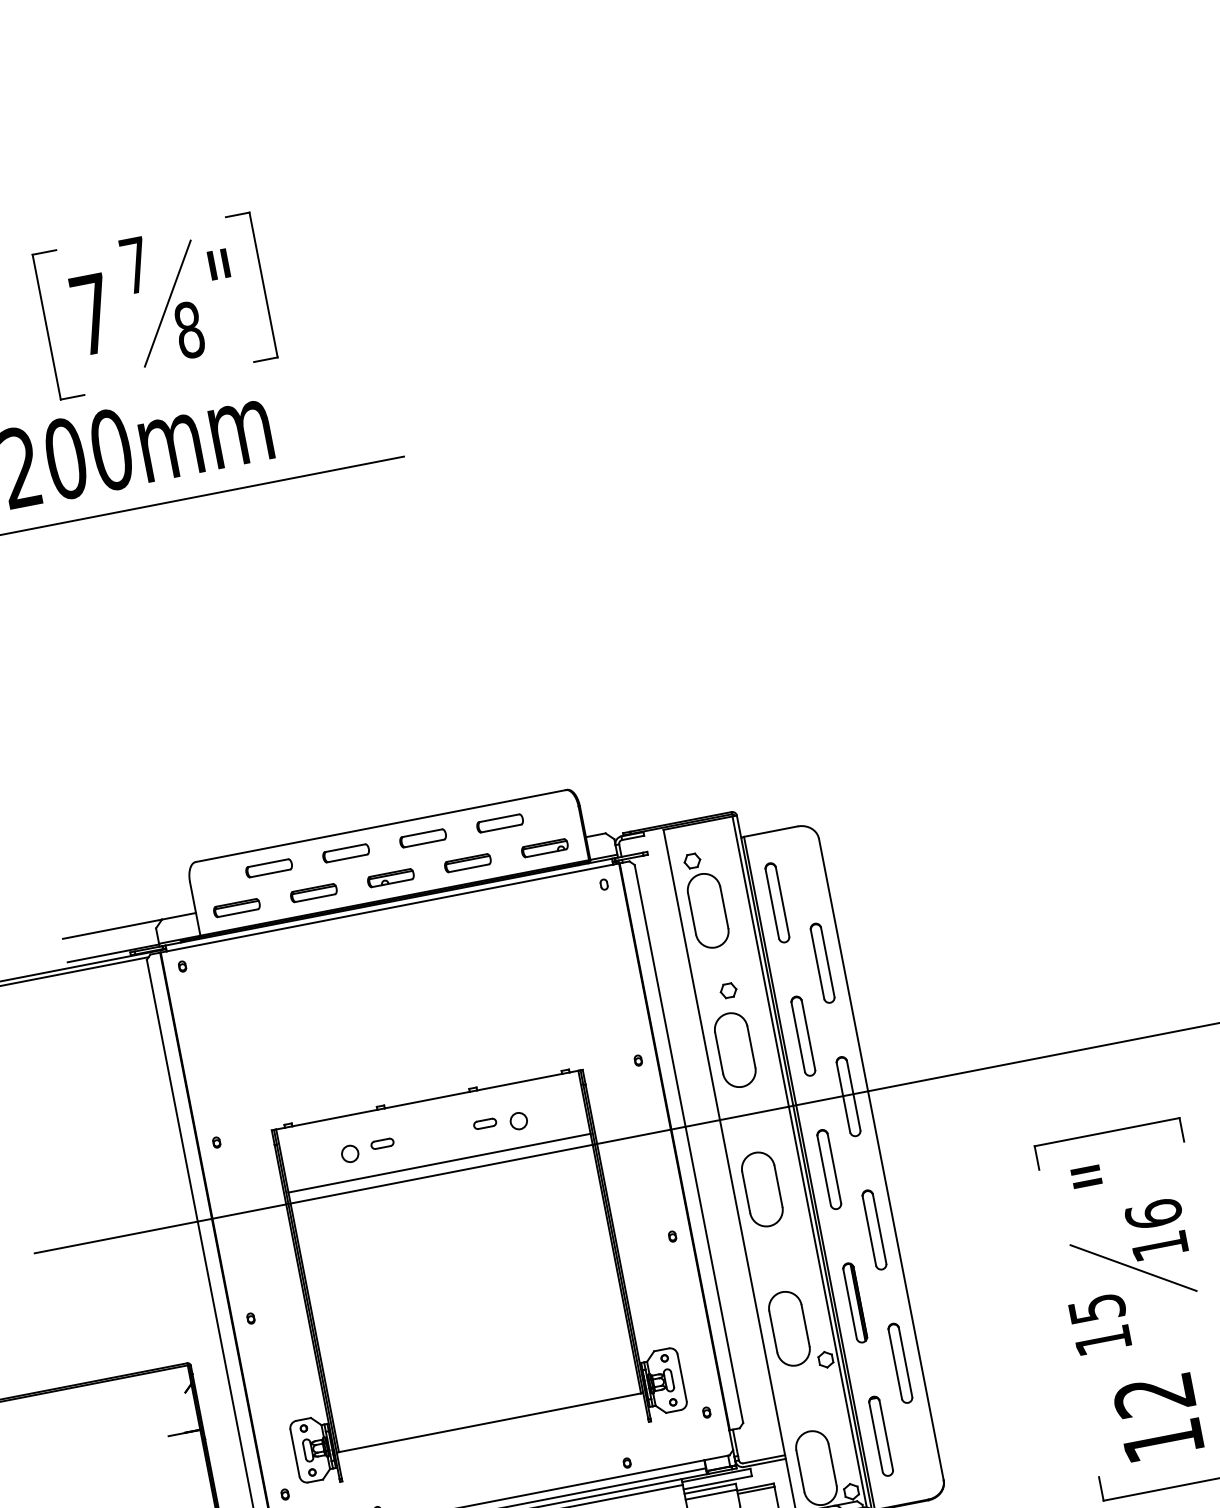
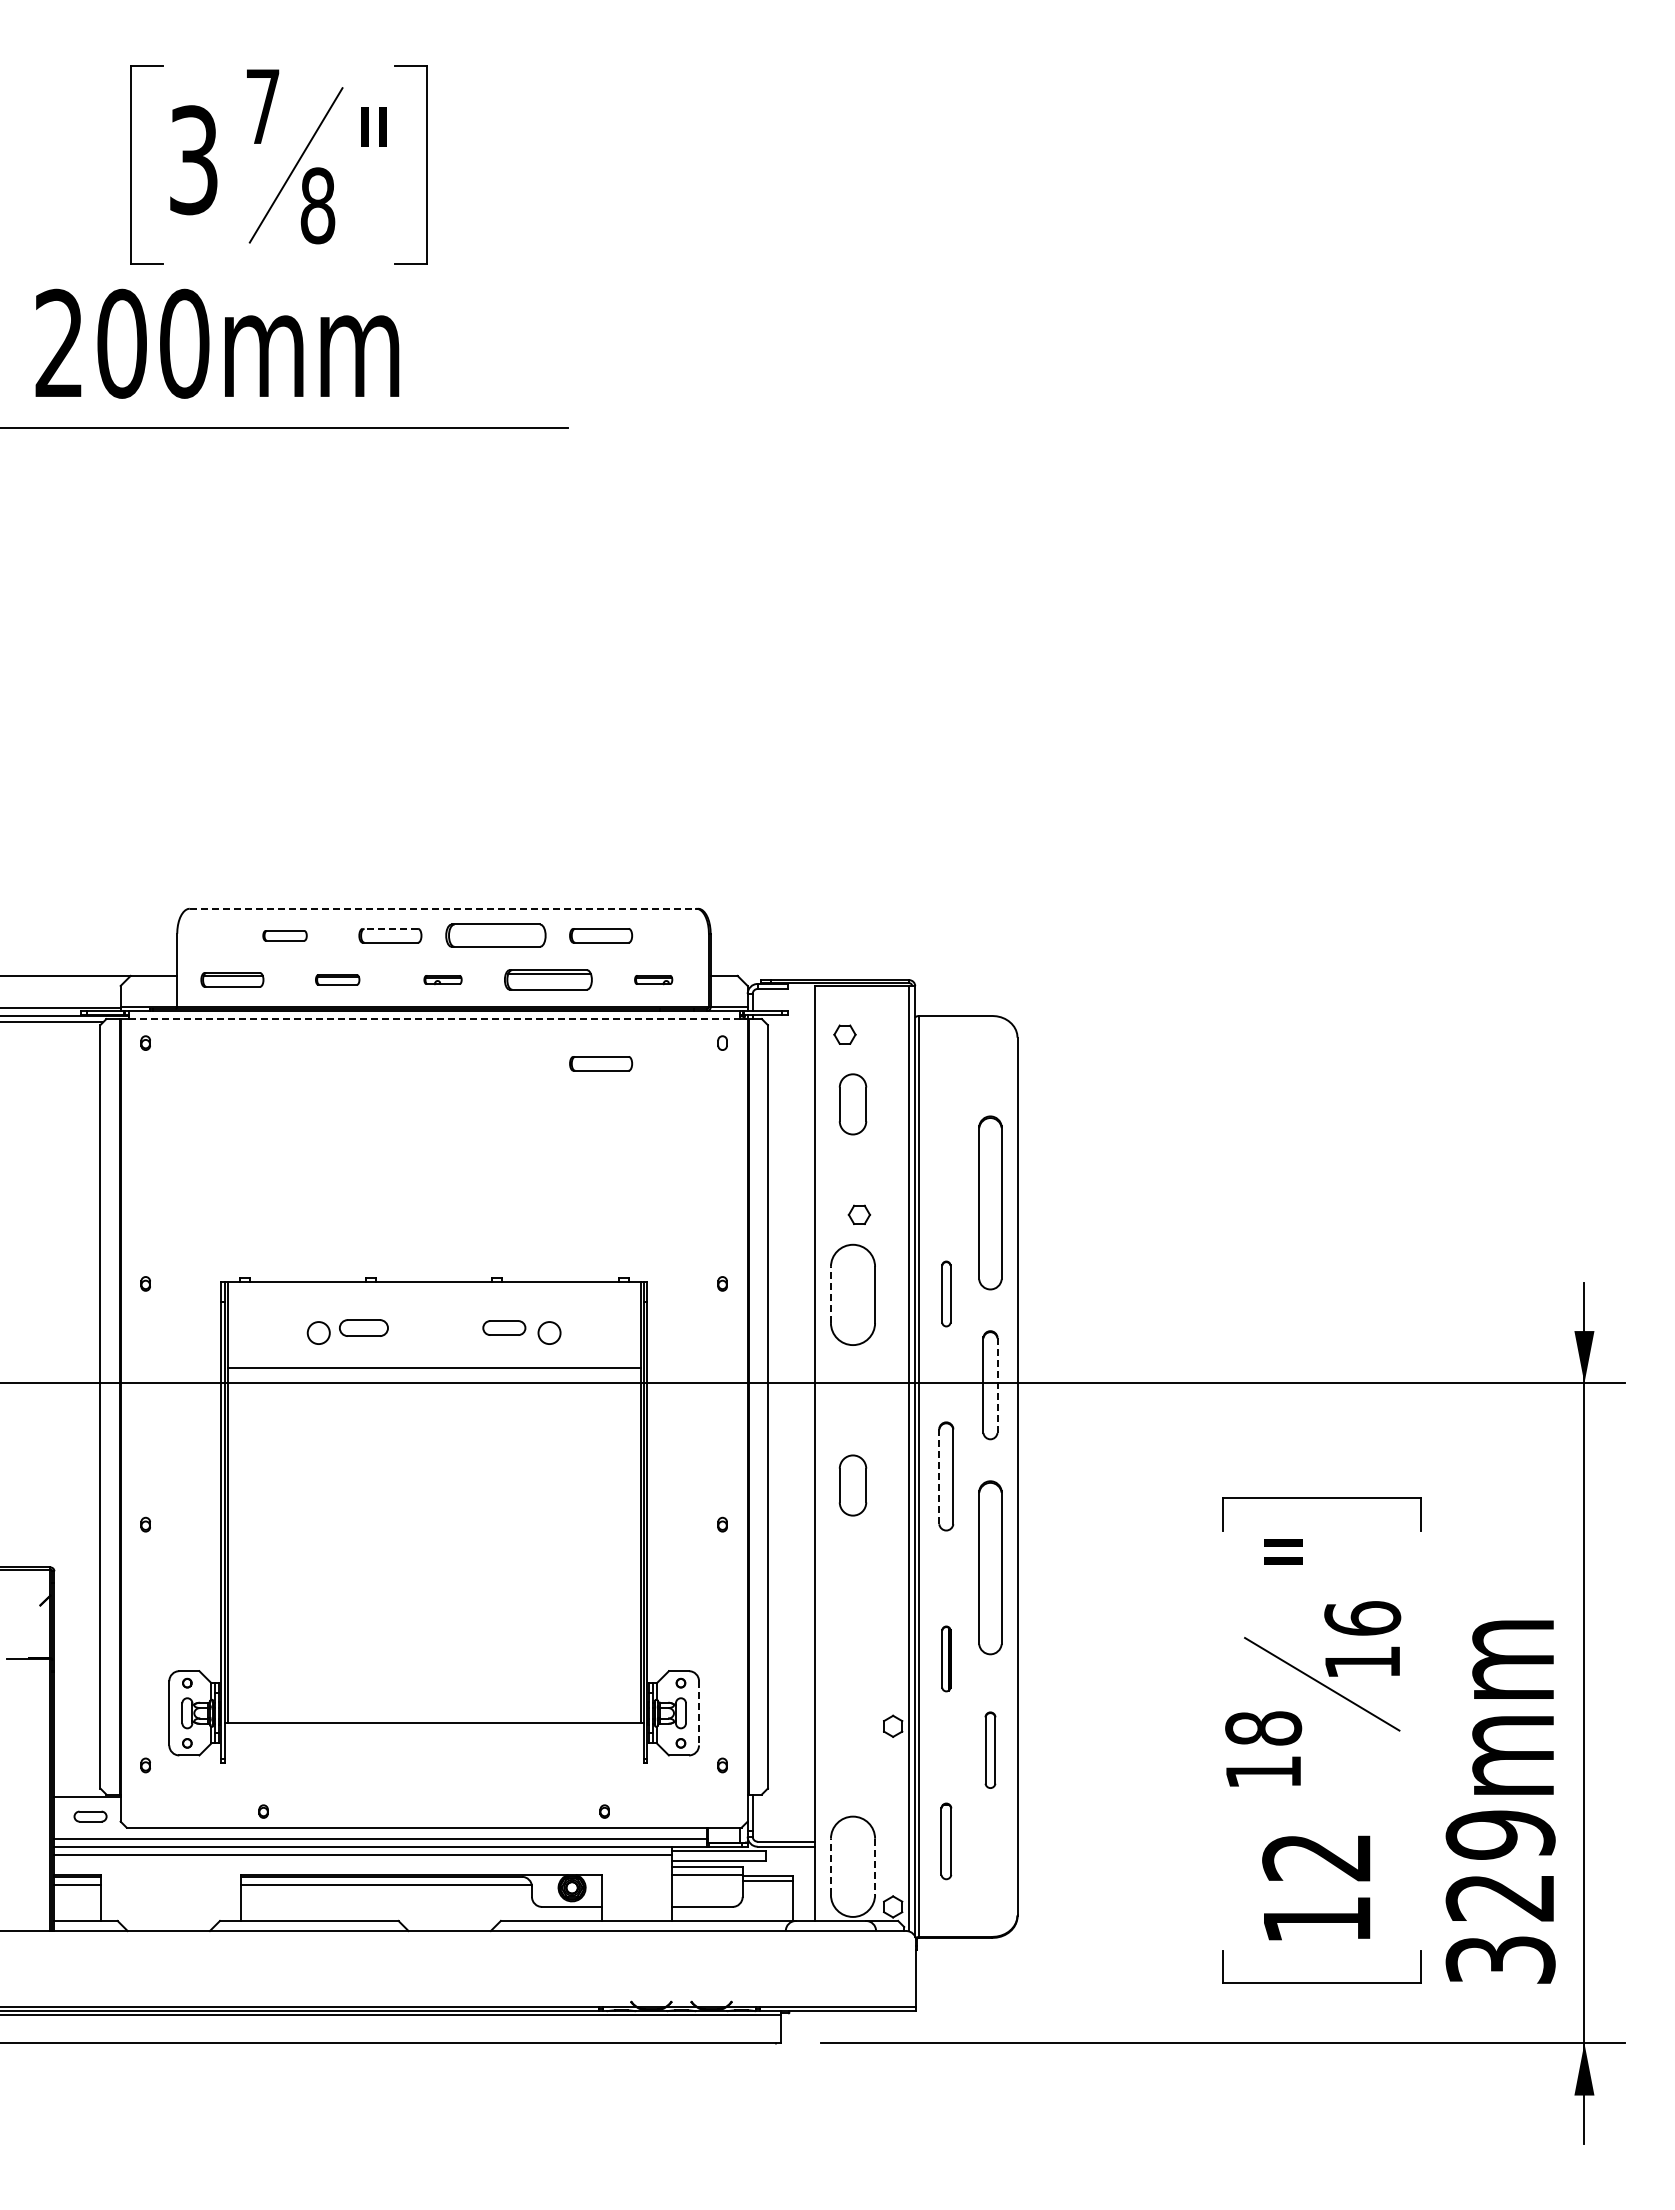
text: (92, 314) -> (193, 160), 7 -> 3
line: (381, 825) -> (443, 908), solid -> dashed
part: (422, 838) -> (495, 935), size x1.6
part: (544, 847) -> (653, 979), size x0.6
line: (345, 848) -> (390, 928), solid -> dashed
part: (467, 862) -> (548, 979), size x1.4
part: (268, 868) -> (284, 935), size x0.7
part: (390, 877) -> (442, 979), size x0.6
part: (313, 892) -> (337, 979), size x0.7
part: (777, 902) -> (946, 1111), removed
line: (390, 908) -> (434, 1019), solid -> dashed
part: (707, 911) -> (852, 1104), size x0.6
part: (518, 916) -> (601, 1063), added
part: (822, 963) -> (990, 1202), size x1.6
part: (803, 1035) -> (946, 1293), size x0.6
line: (718, 1053) -> (830, 1294), solid -> dashed
line: (853, 1095) -> (997, 1385), solid -> dashed
part: (485, 1123) -> (504, 1327), size x1.4
part: (382, 1143) -> (363, 1327), size x1.6
line: (824, 1170) -> (939, 1476), solid -> dashed
part: (761, 1189) -> (852, 1485), size x0.6
part: (874, 1229) -> (990, 1567), size x1.6
part: (855, 1302) -> (946, 1658), size x0.6
text: (1096, 1308) -> (1263, 1728), 15 -> 18
part: (789, 1329) -> (852, 1676), removed
part: (900, 1363) -> (990, 1750), size x0.7
line: (682, 1377) -> (699, 1713), solid -> dashed
part: (881, 1436) -> (946, 1841), size x0.7
line: (833, 1465) -> (875, 1867), solid -> dashed
line: (800, 1471) -> (830, 1866), solid -> dashed

